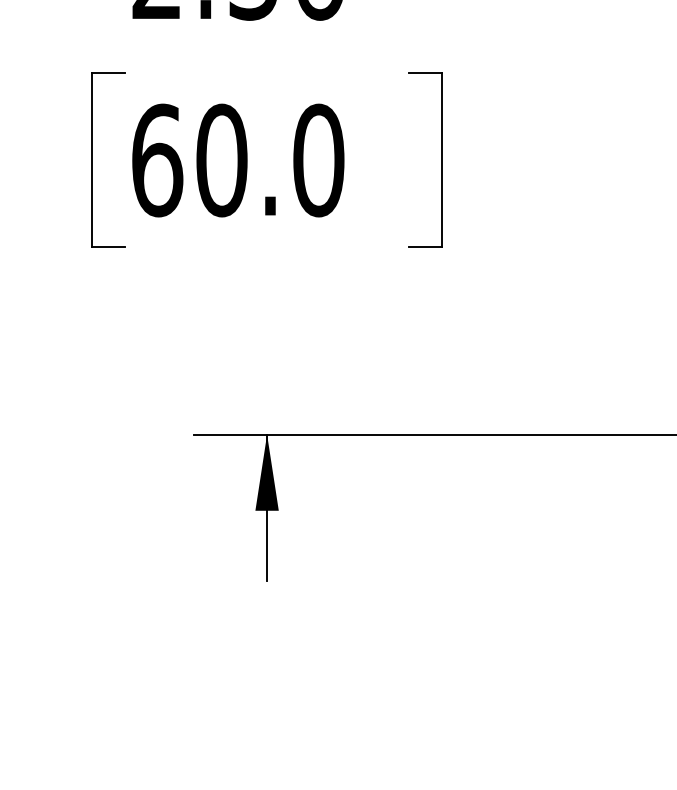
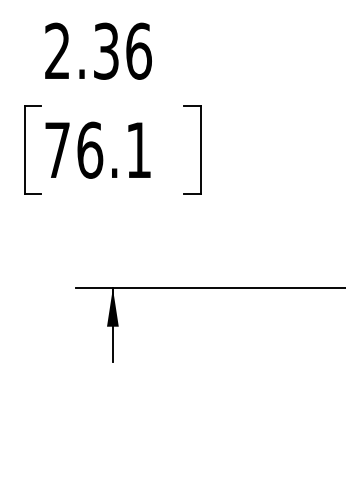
text: (238, 158) -> (98, 149), 60.0 -> 76.1

